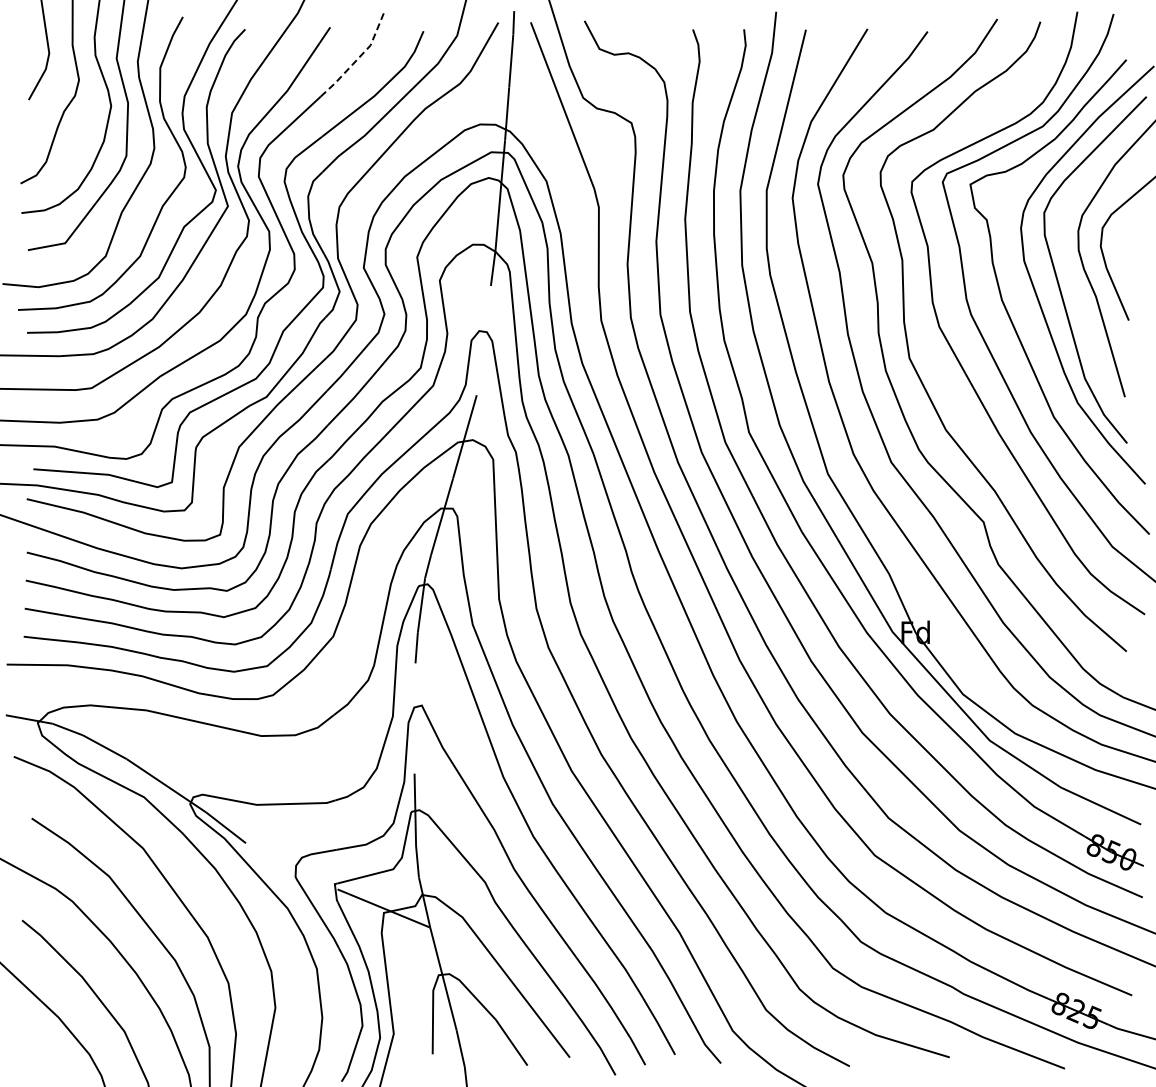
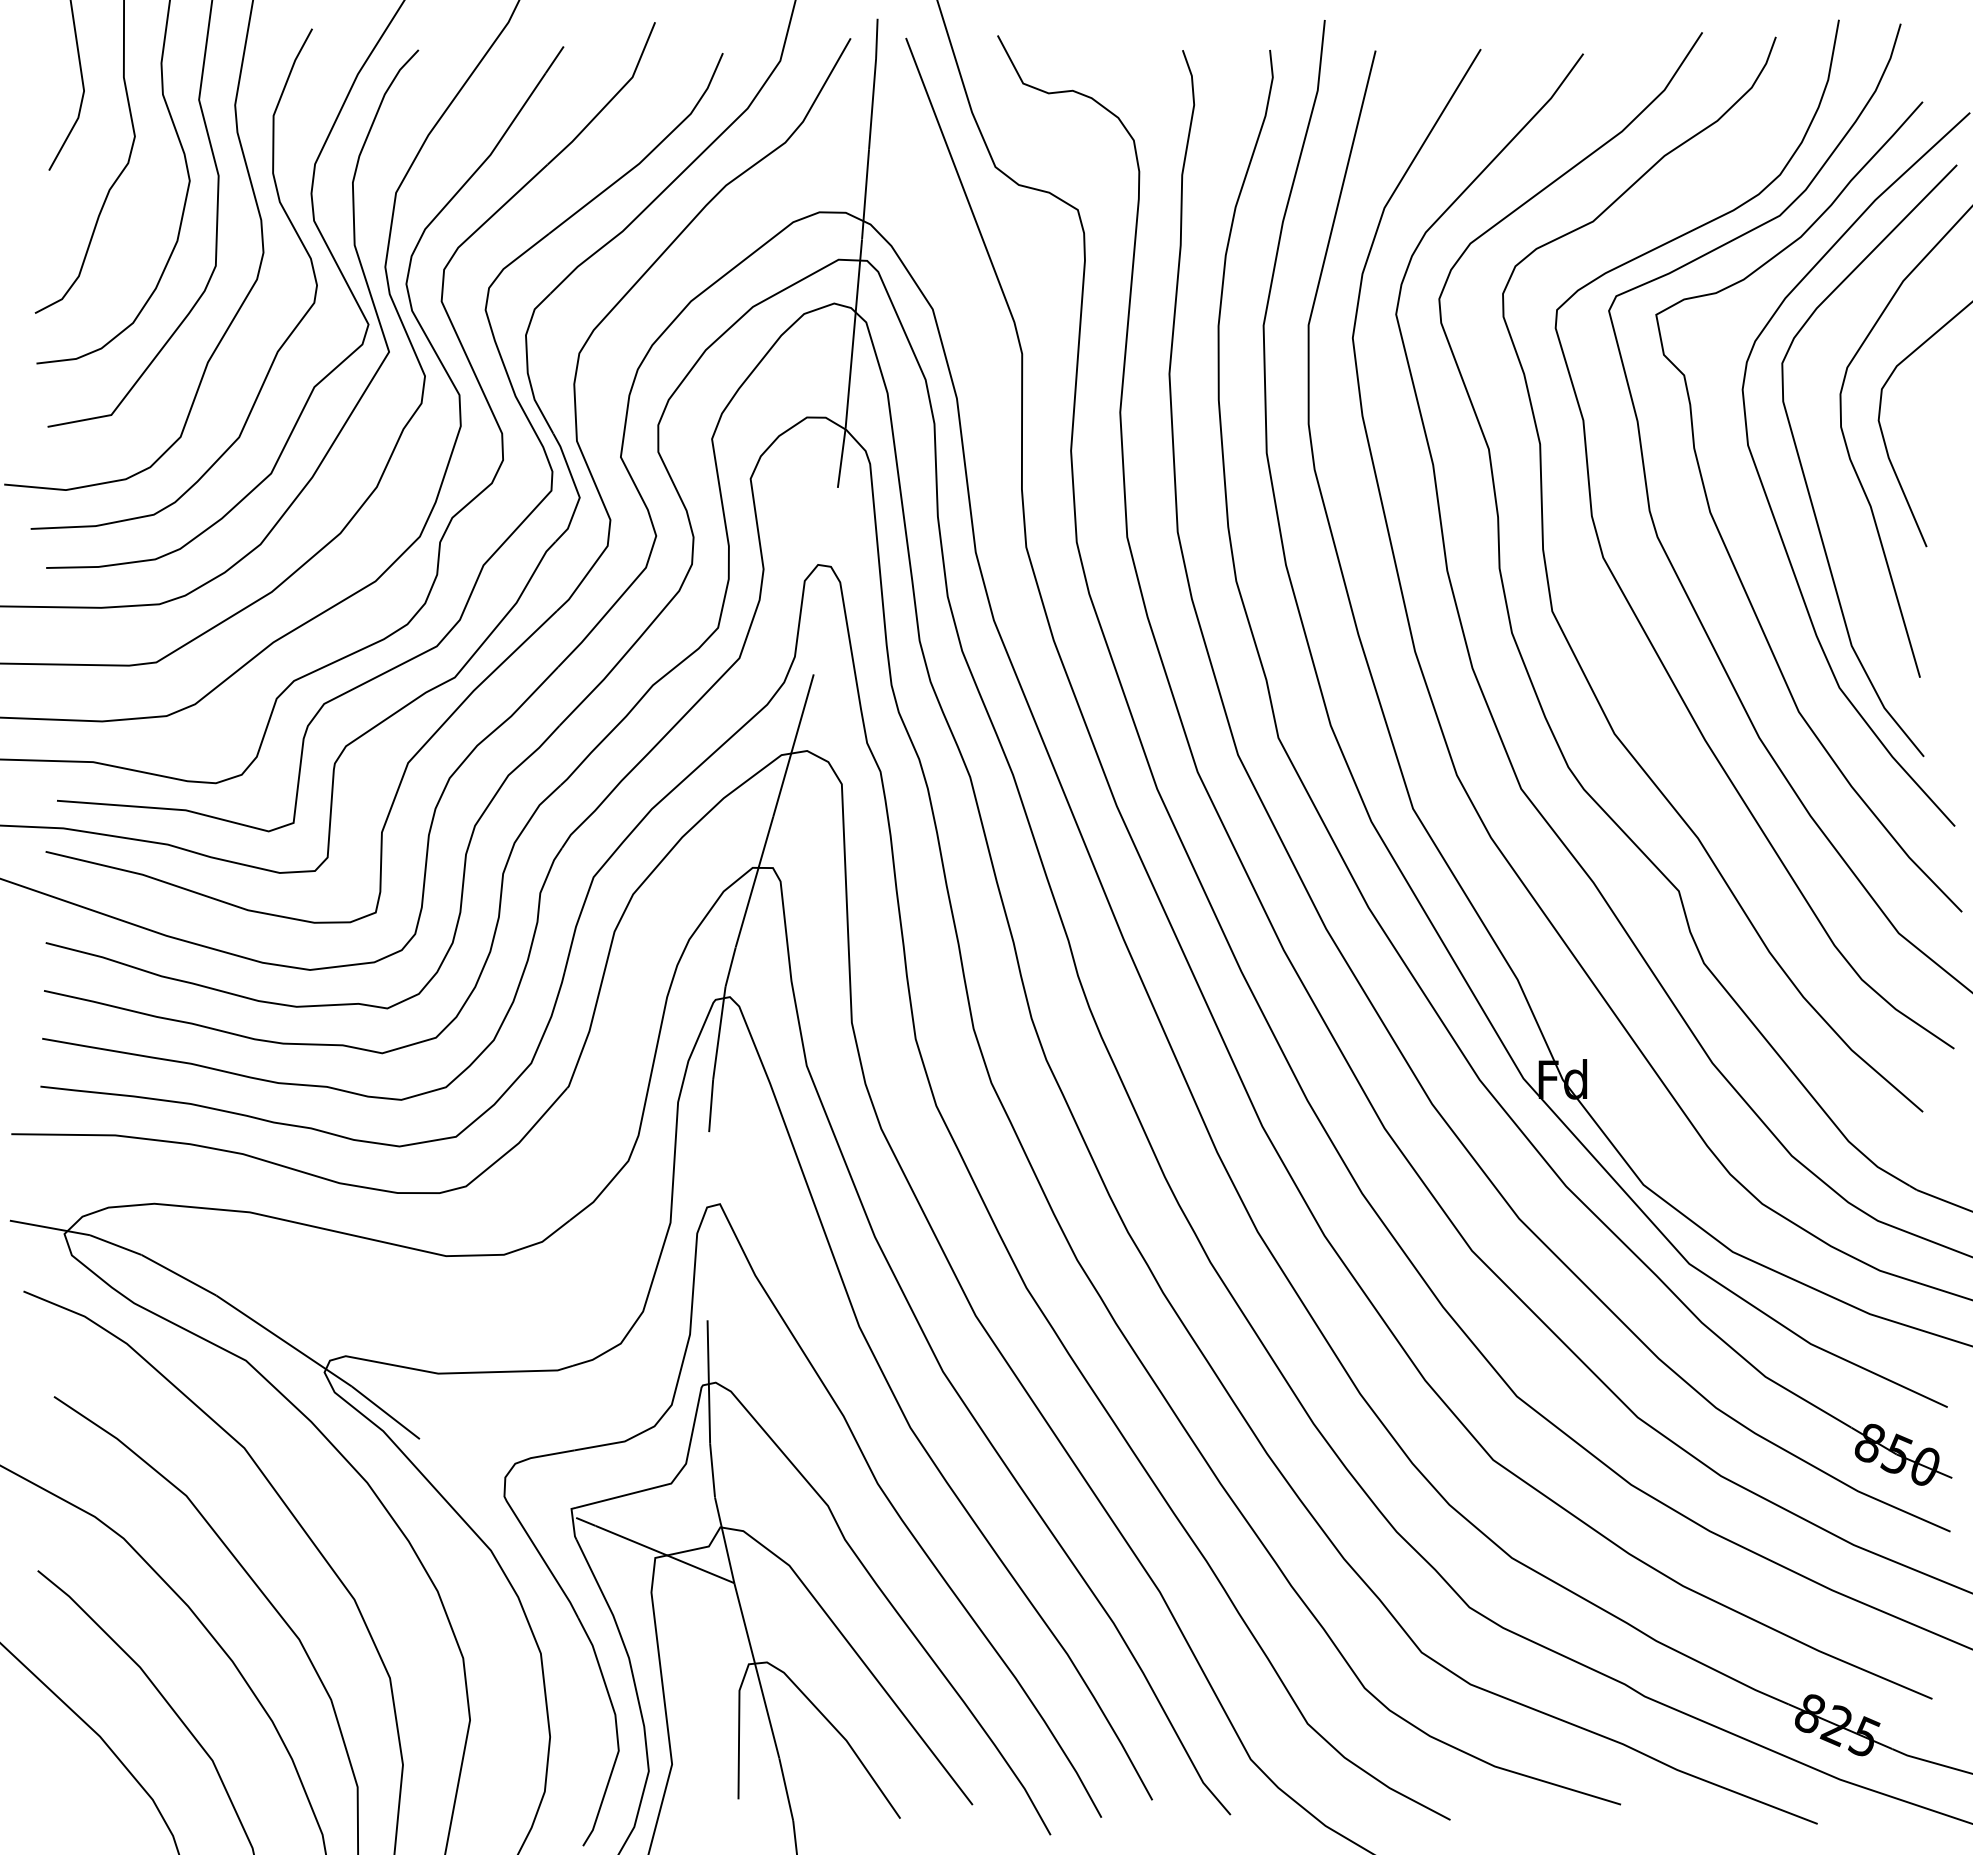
line: (358, 58) -> (611, 99), dashed -> solid

